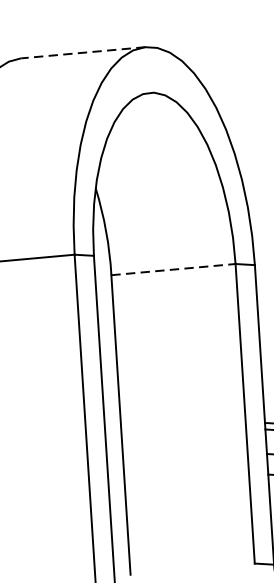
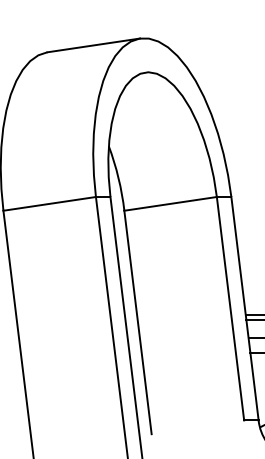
line: (82, 52) -> (93, 45), dashed -> solid
line: (173, 269) -> (170, 203), dashed -> solid

